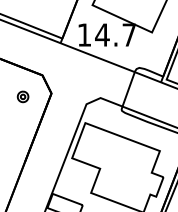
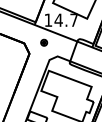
part: (23, 96) -> (44, 42), moved

